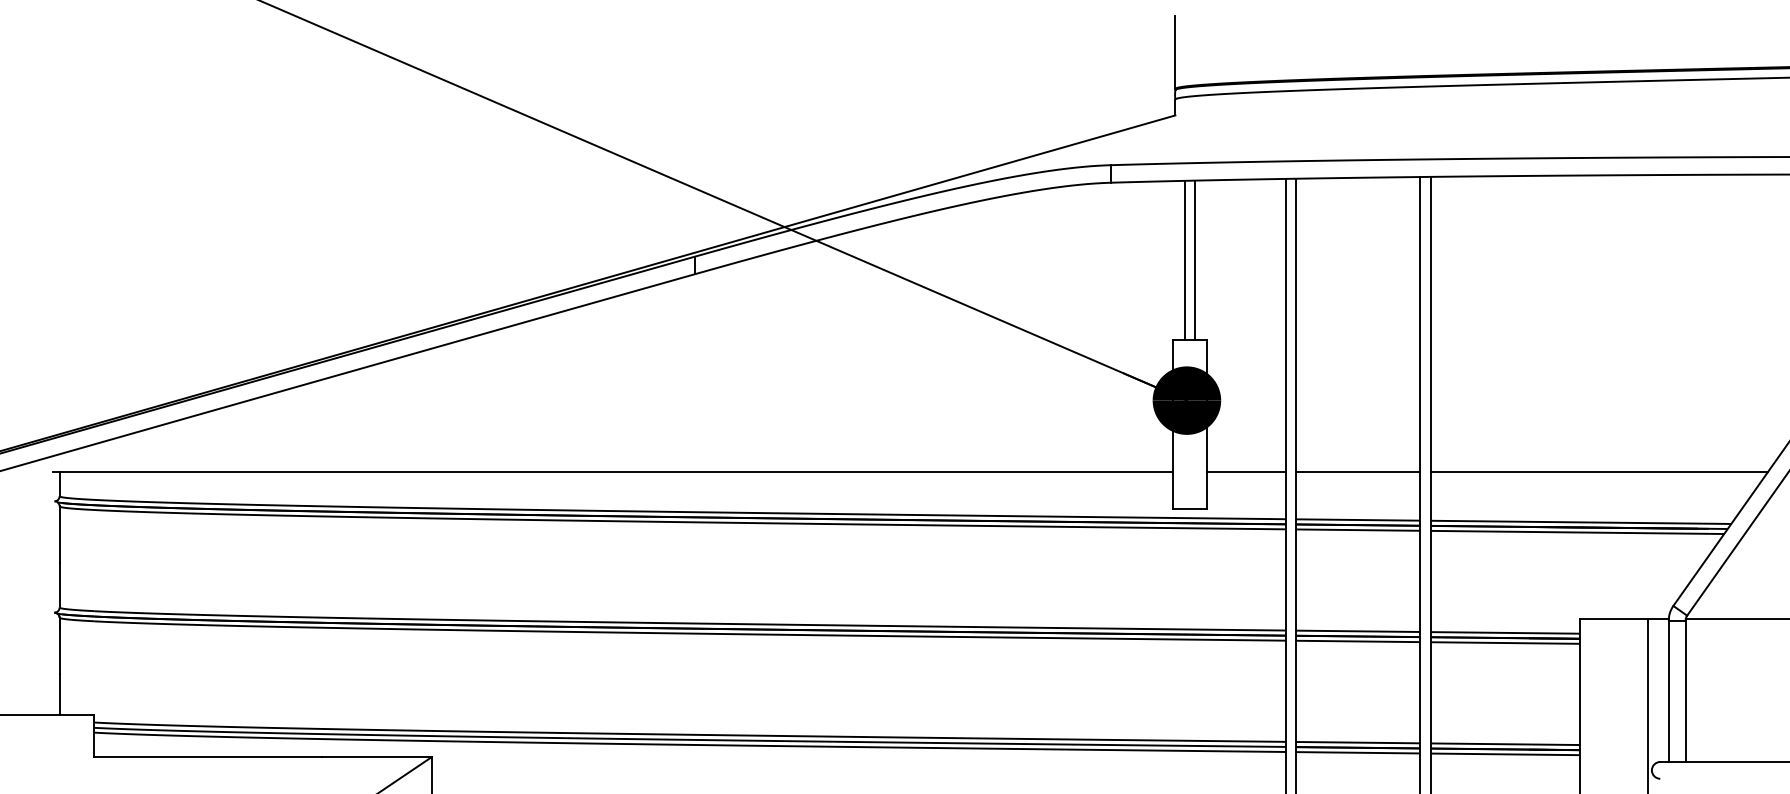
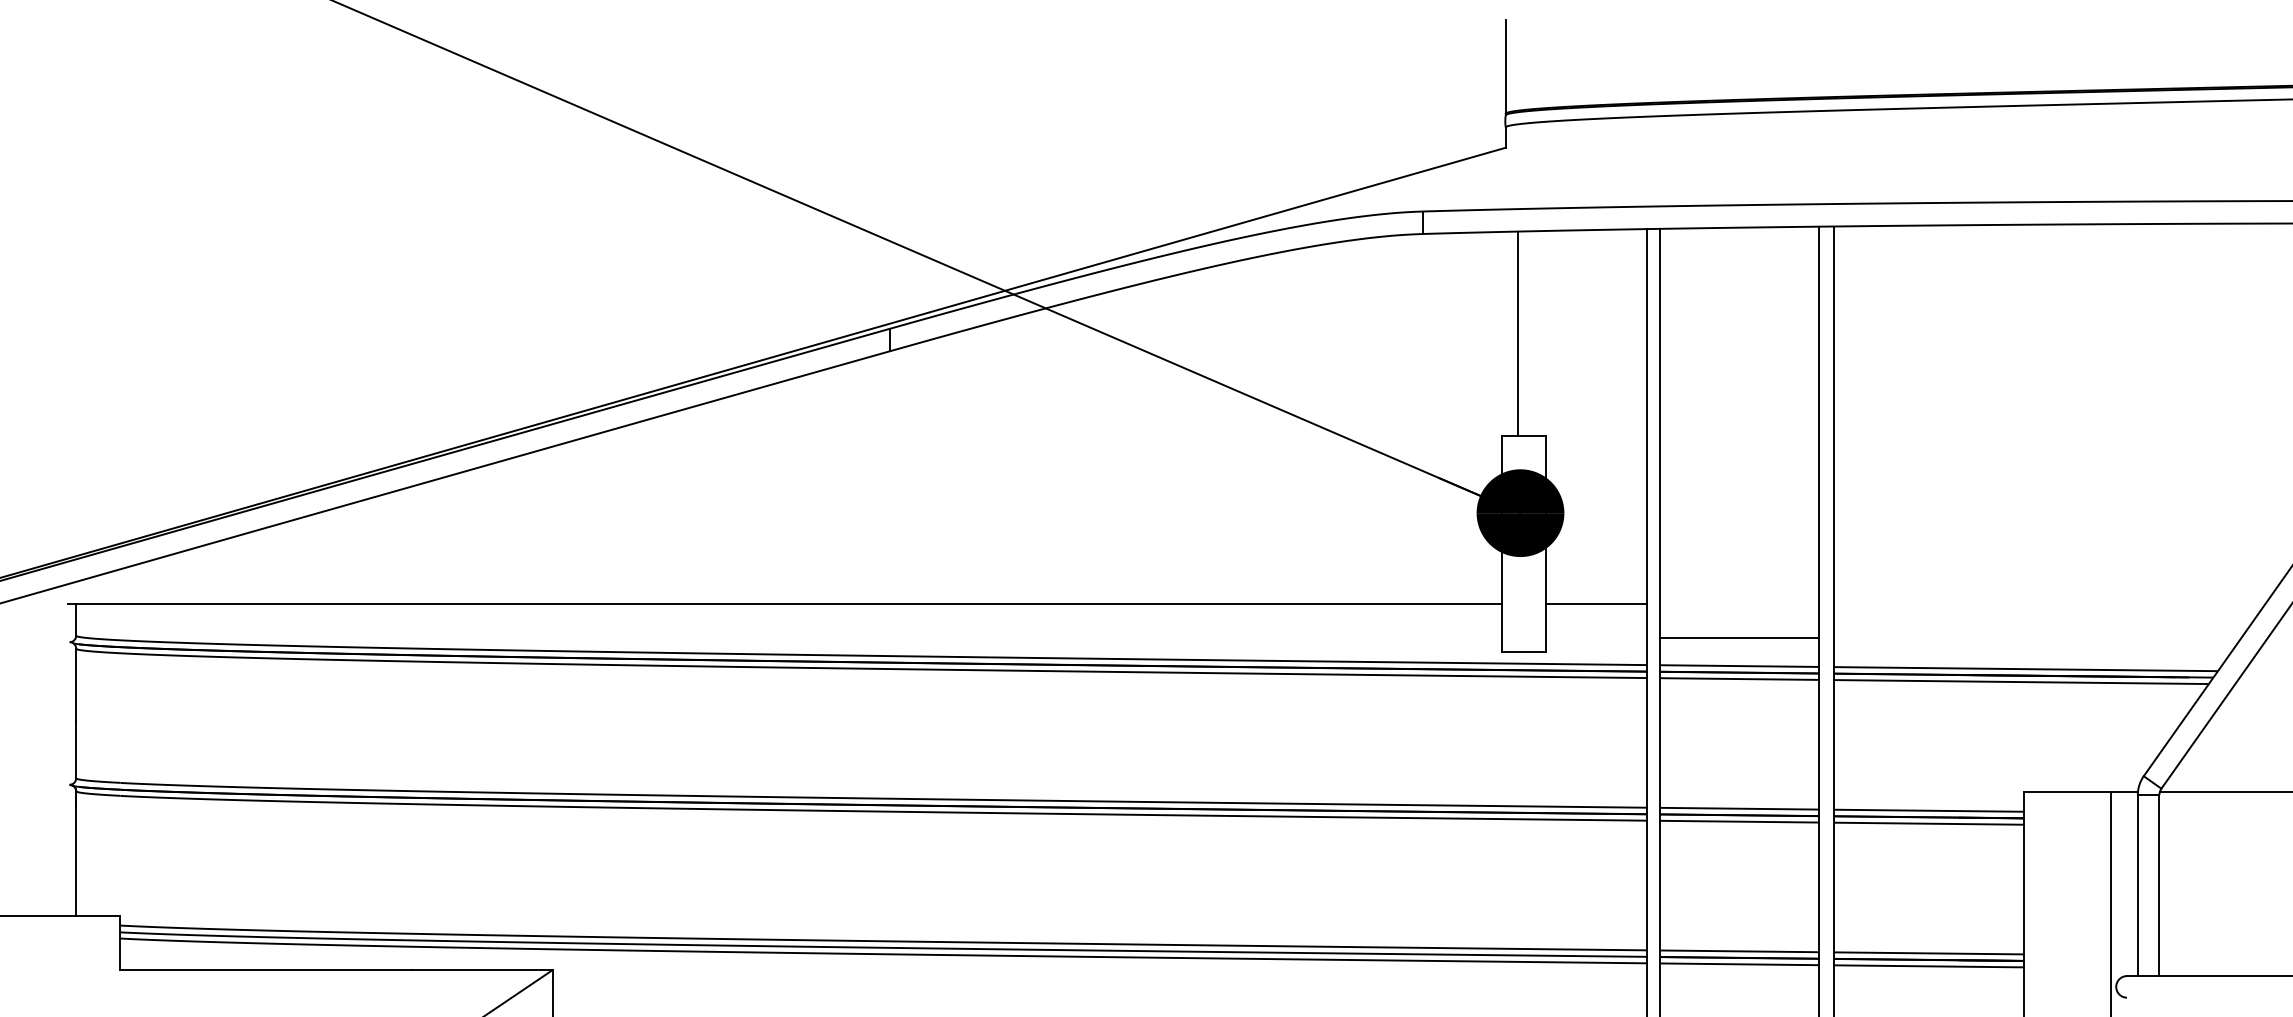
line: (1194, 260) -> (1530, 333), removed
line: (1357, 471) -> (1739, 637), moved
line: (1599, 471) -> (2049, 603), removed

